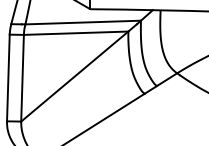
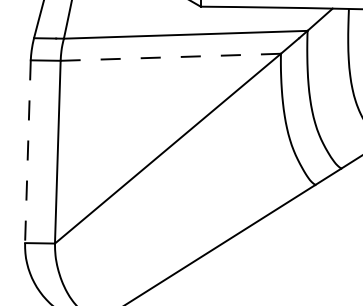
line: (75, 33) -> (169, 57), solid -> dashed
line: (8, 78) -> (28, 152), solid -> dashed

